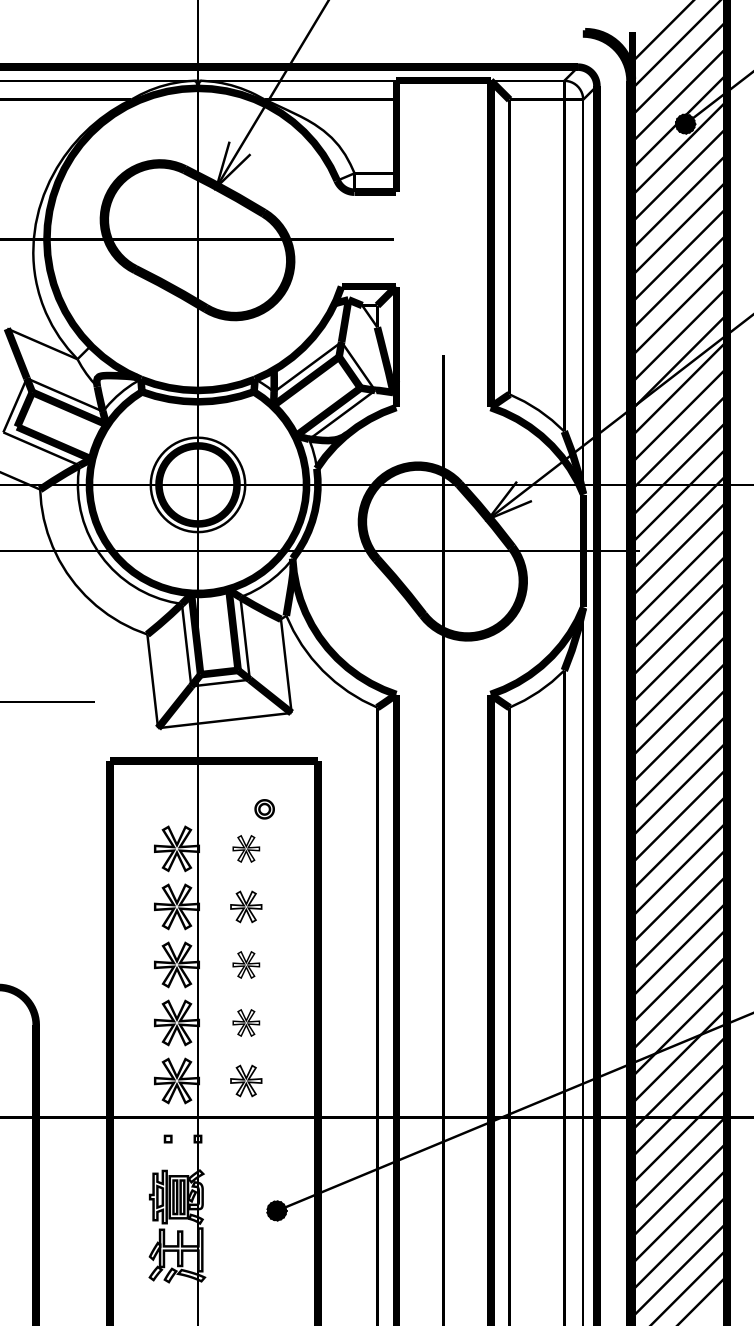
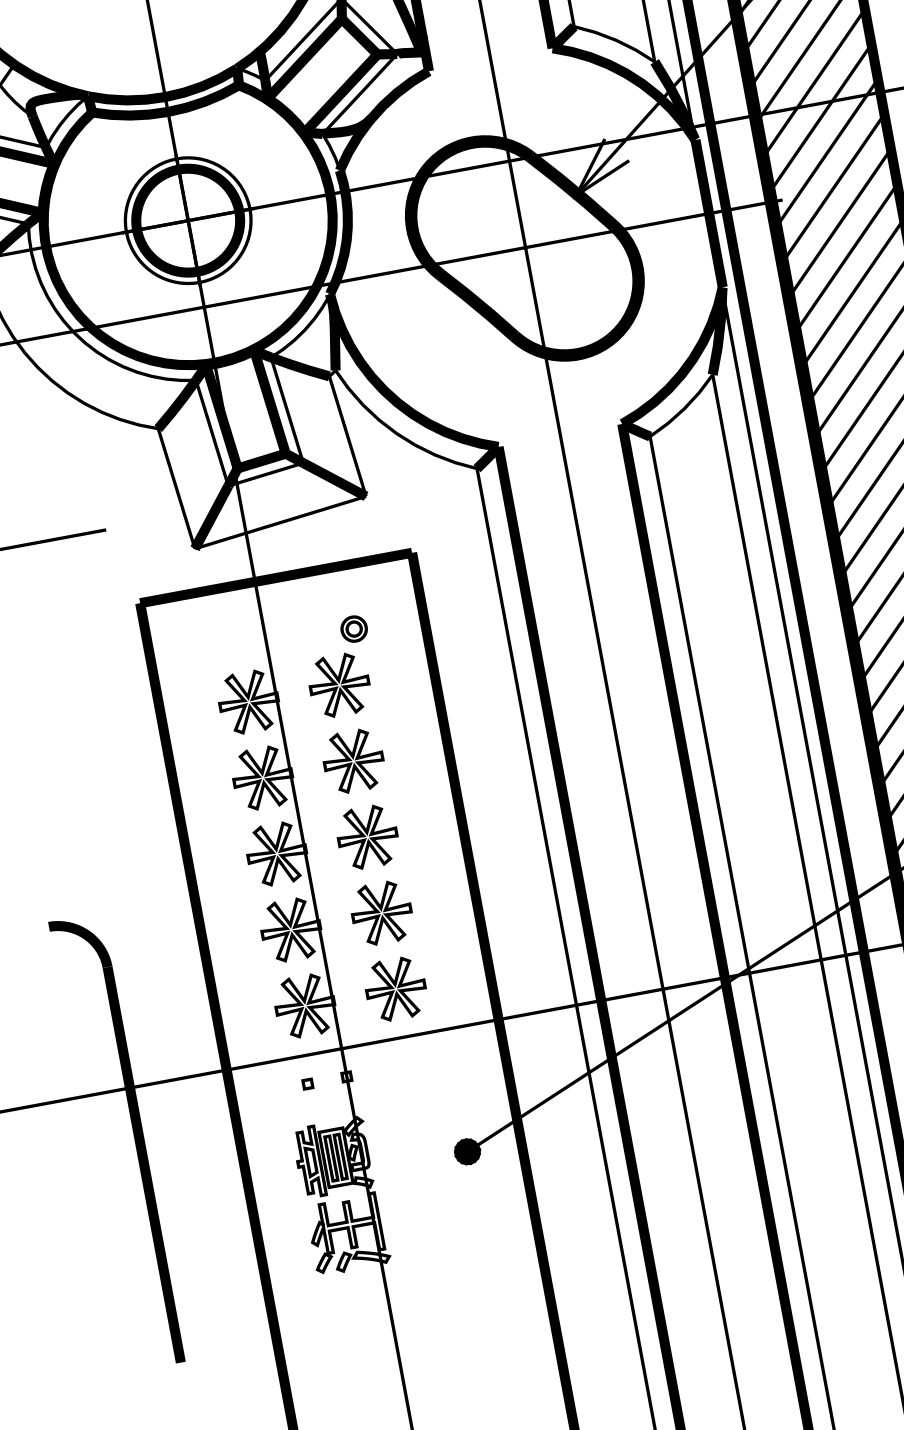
part: (246, 848) -> (339, 684), size x1.67
part: (246, 906) -> (353, 760), size x1.43
part: (246, 964) -> (368, 836), size x1.67
part: (246, 1022) -> (382, 912), size x1.67
part: (246, 1080) -> (396, 988), size x1.43

